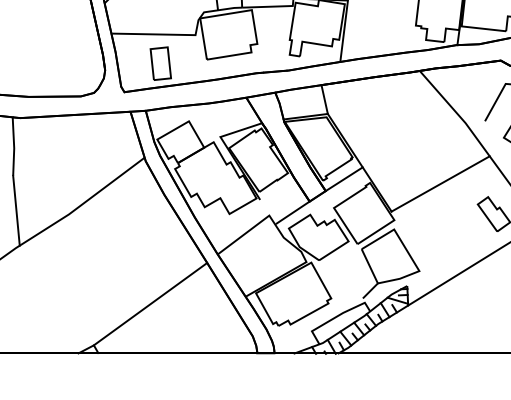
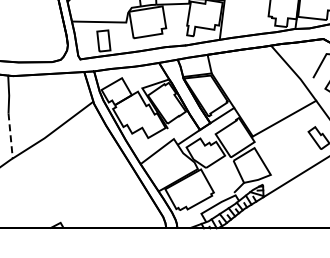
line: (16, 210) -> (10, 135), solid -> dashed
line: (149, 302) -> (96, 195), removed

